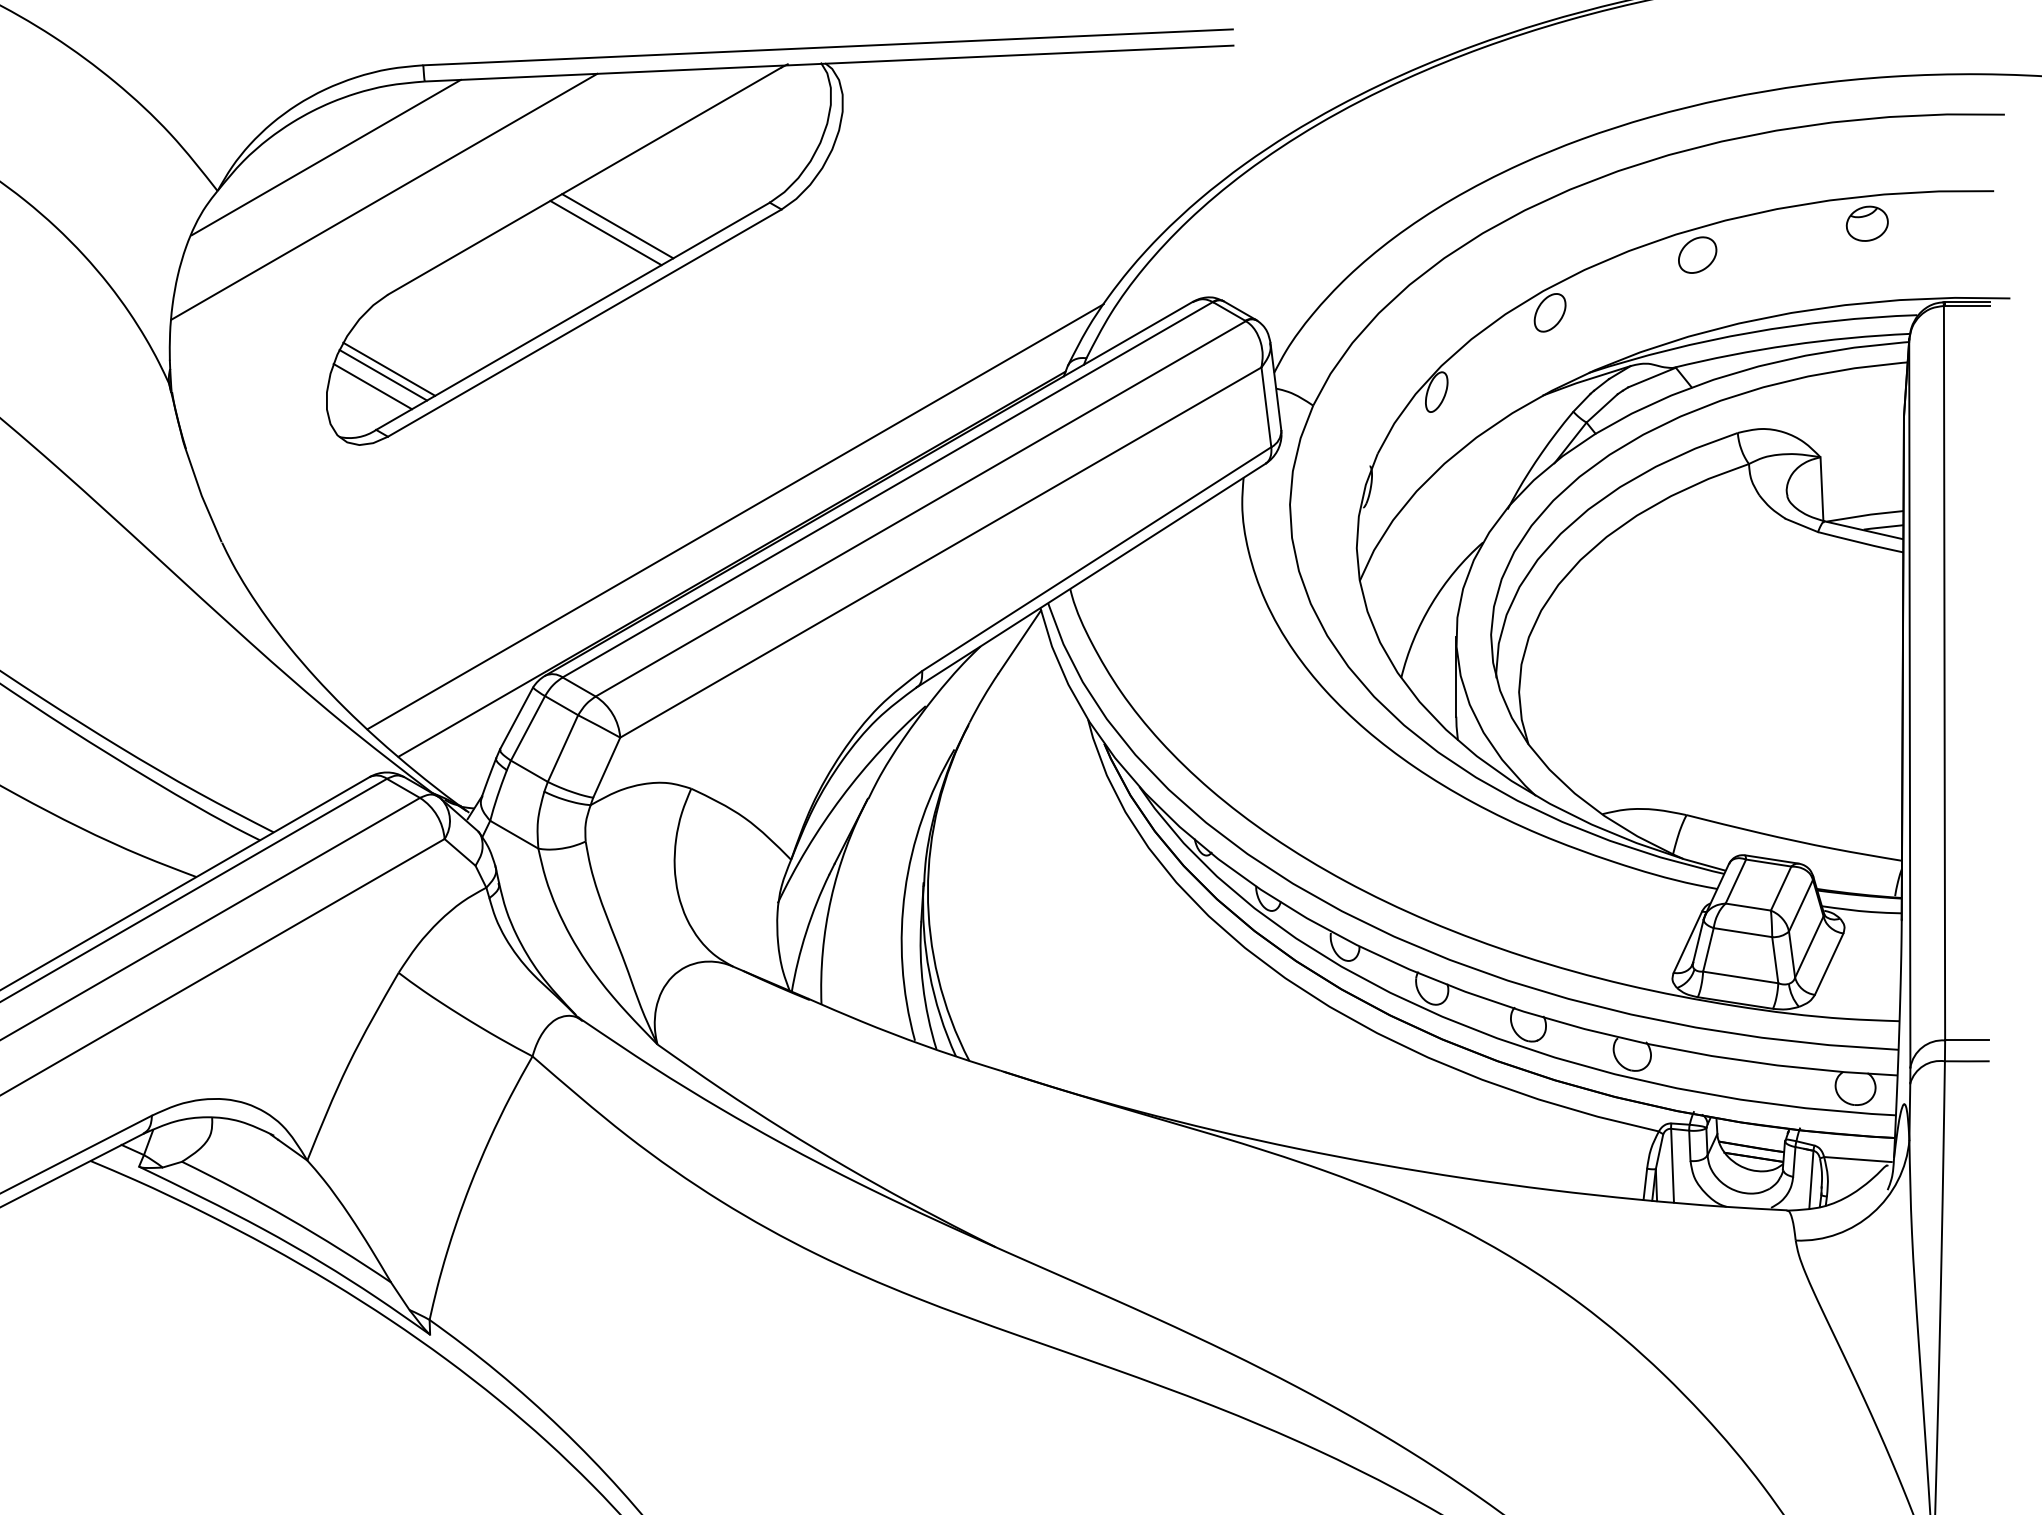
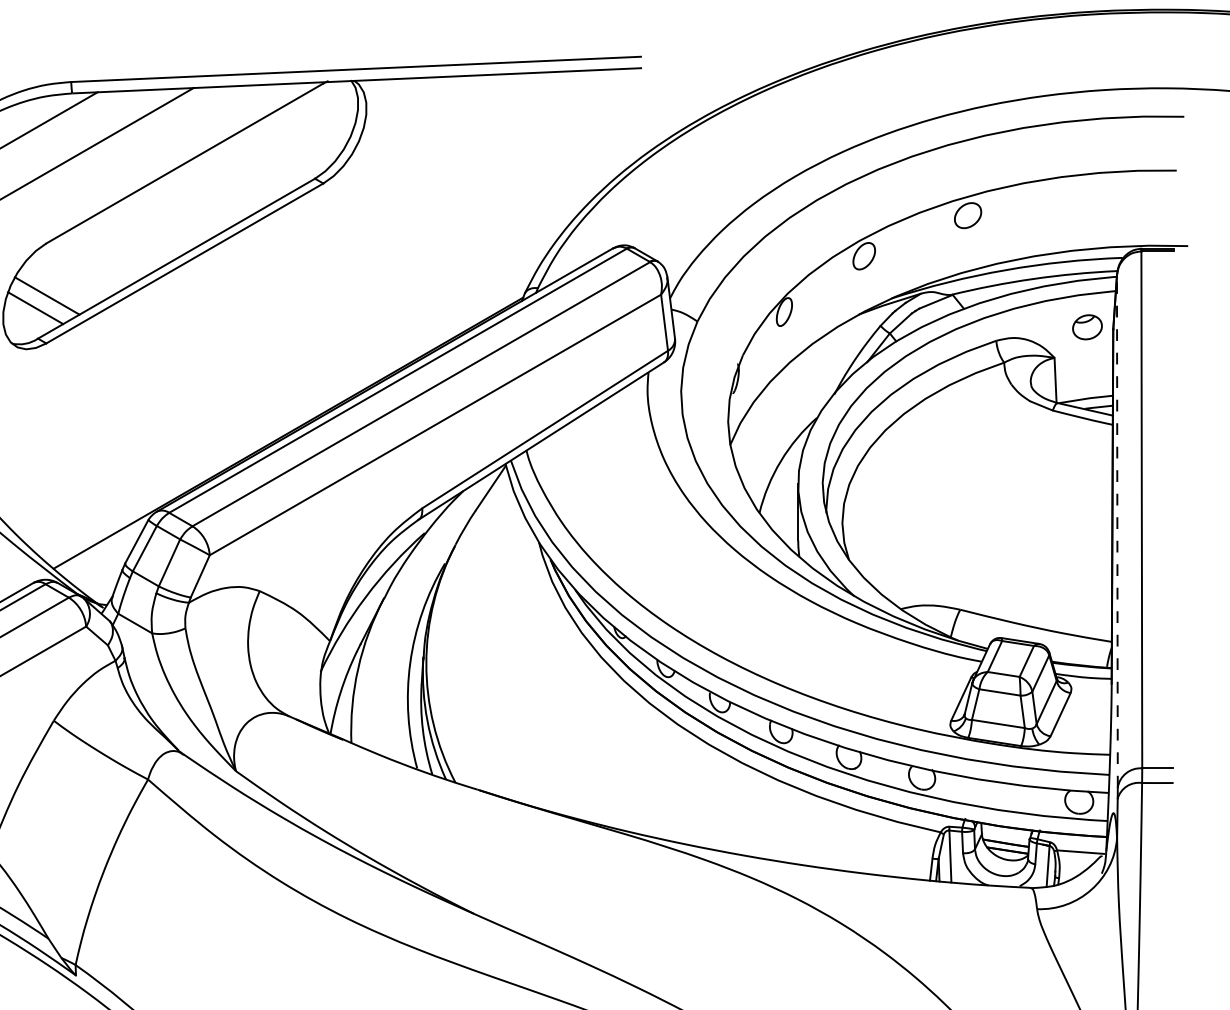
part: (1866, 223) -> (1086, 327), moved
line: (617, 226) -> (207, 195), removed
line: (605, 232) -> (199, 199), removed
line: (383, 374) -> (43, 299), removed
line: (735, 516) -> (290, 399), removed
line: (1909, 704) -> (1117, 531), solid -> dashed

